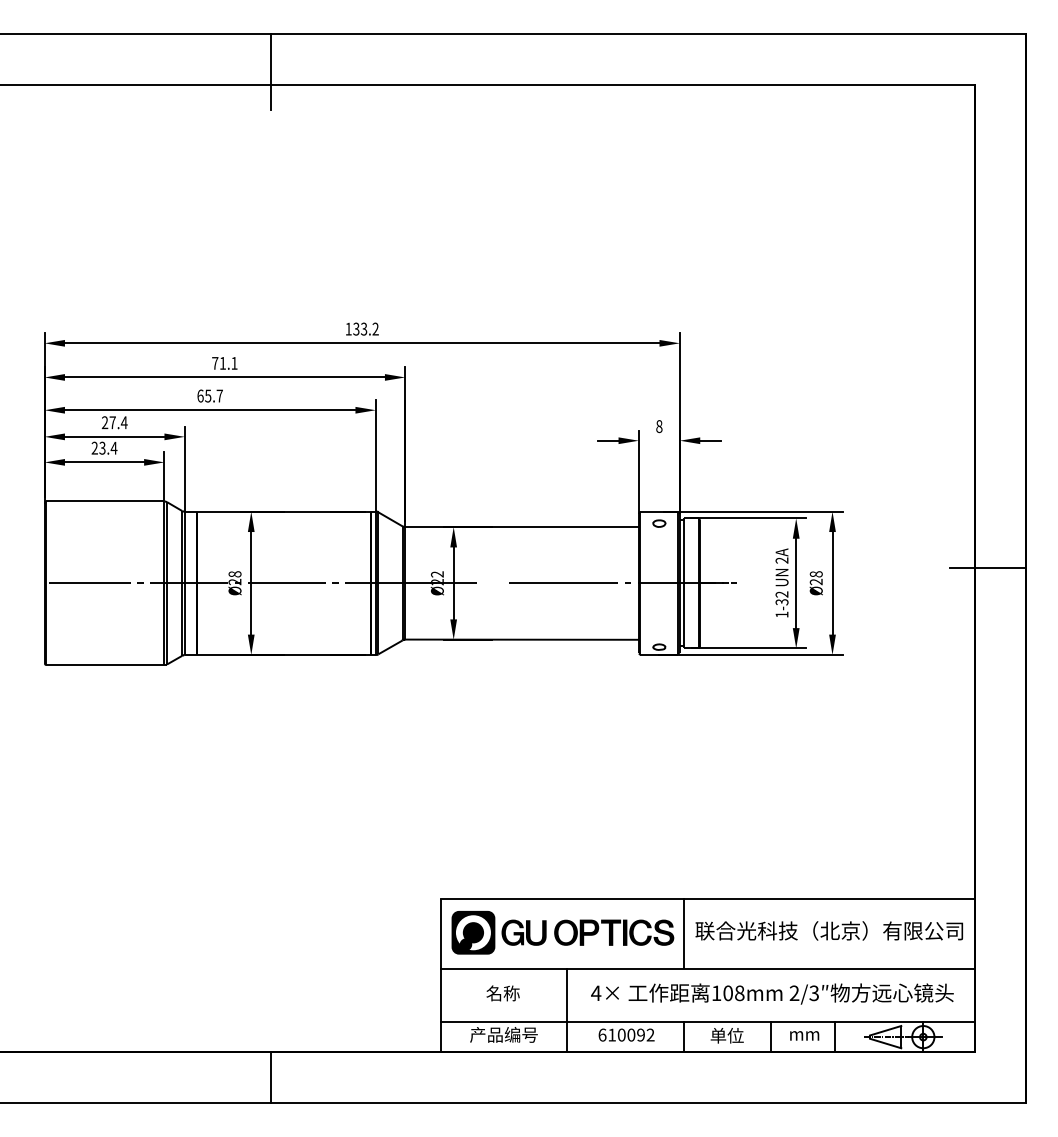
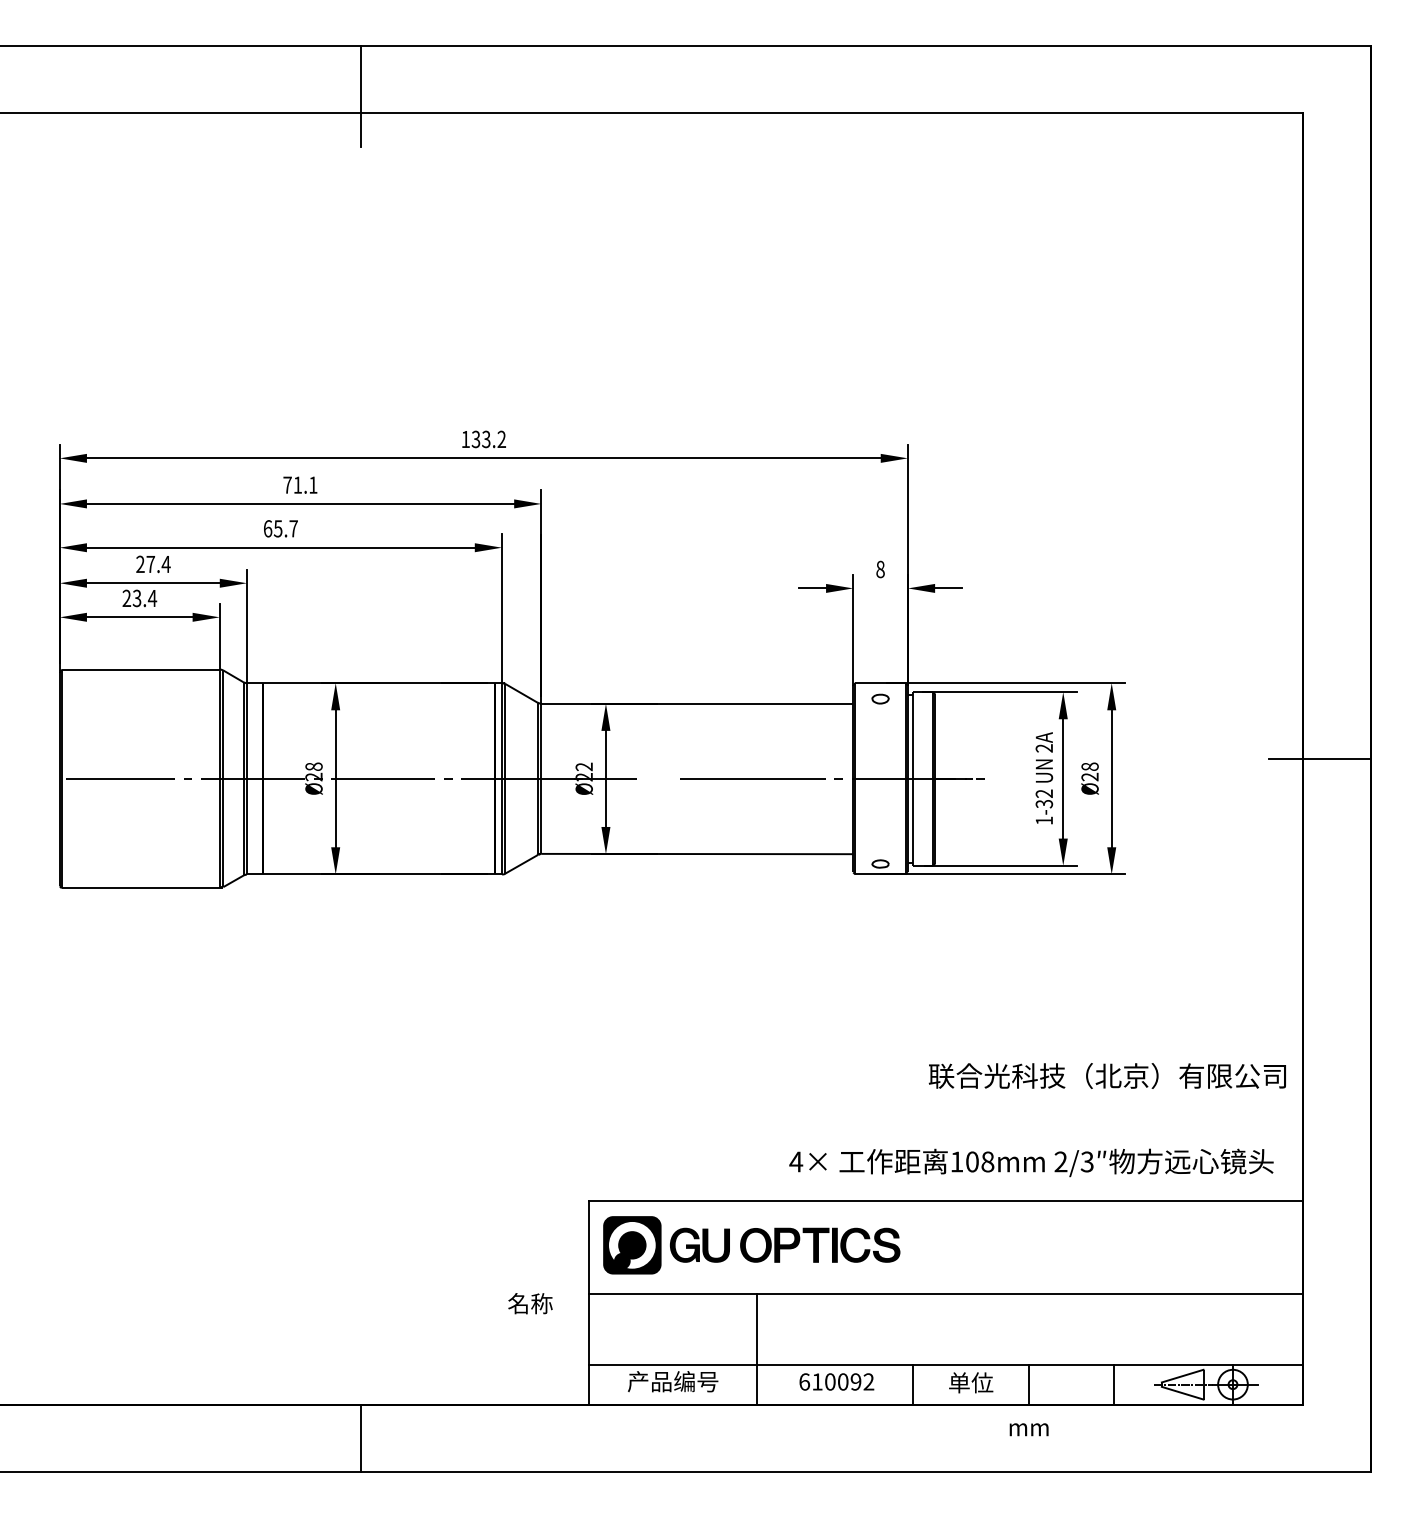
text: (828, 930) -> (1106, 1075), moved
line: (683, 933) -> (912, 1246), removed
text: (502, 993) -> (529, 1303), moved
text: (772, 993) -> (1031, 1162), moved
text: (804, 1035) -> (1028, 1429), moved

